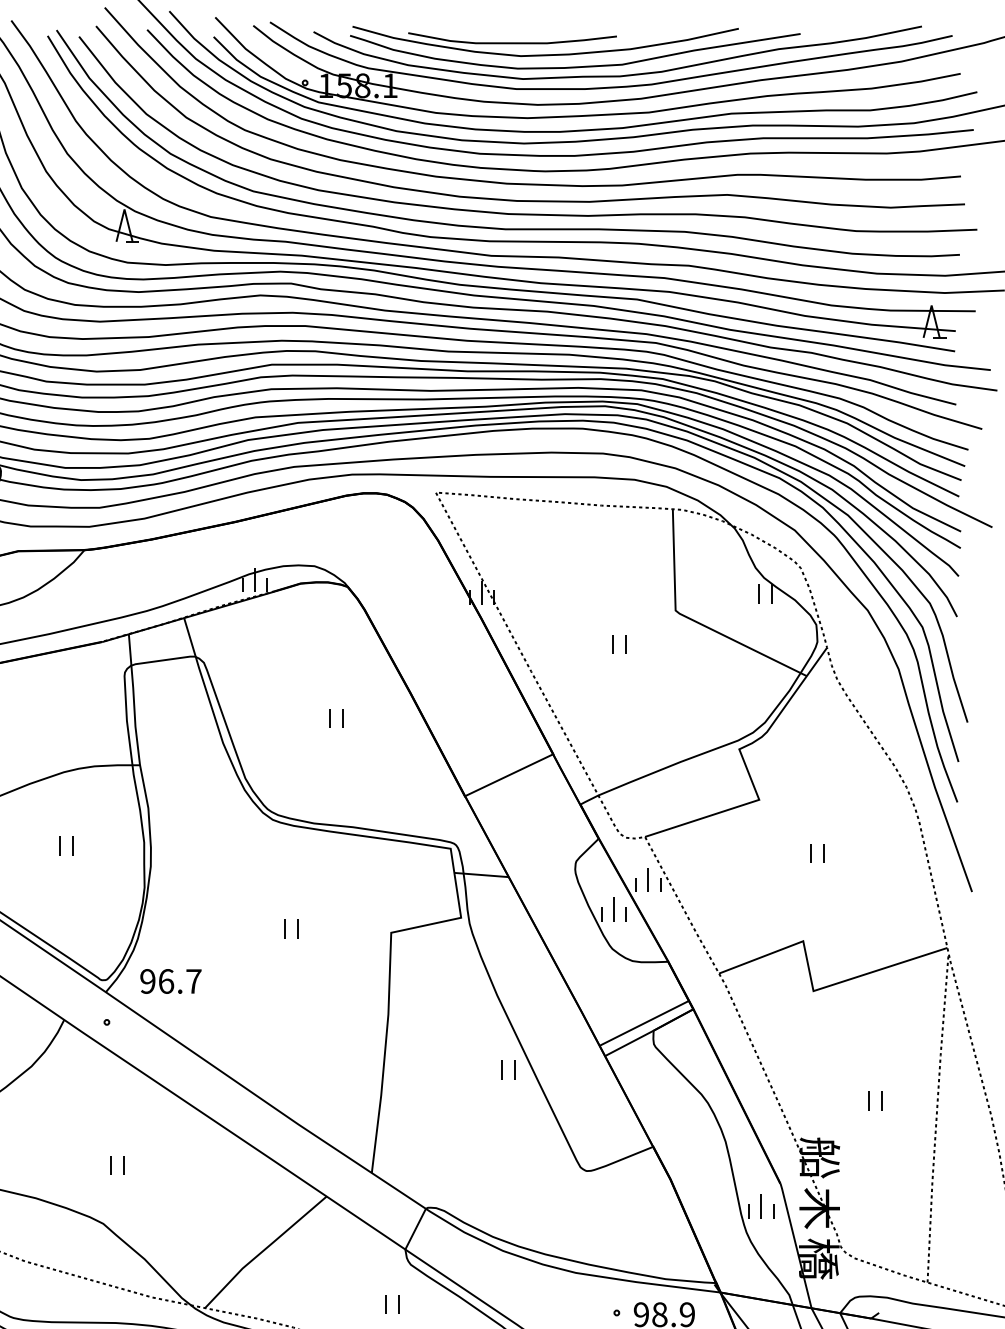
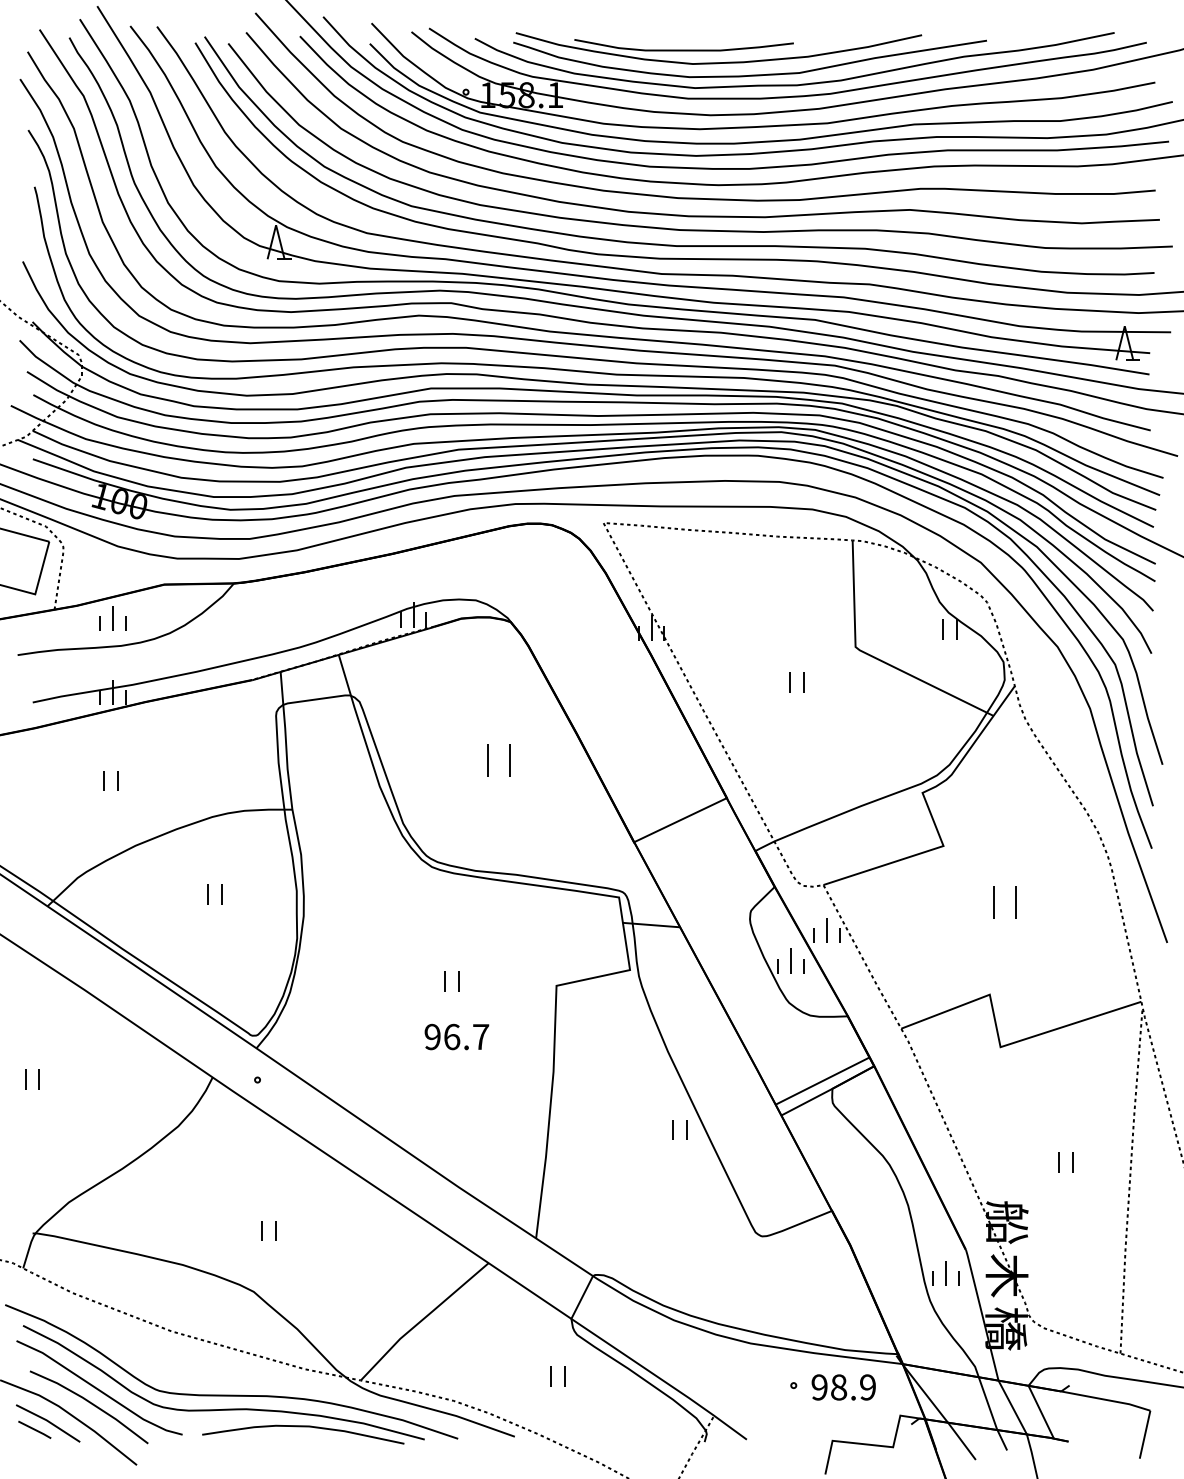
part: (336, 718) -> (498, 760), size x1.6
part: (817, 853) -> (1004, 902), size x1.6
text: (170, 980) -> (456, 1036), moved

